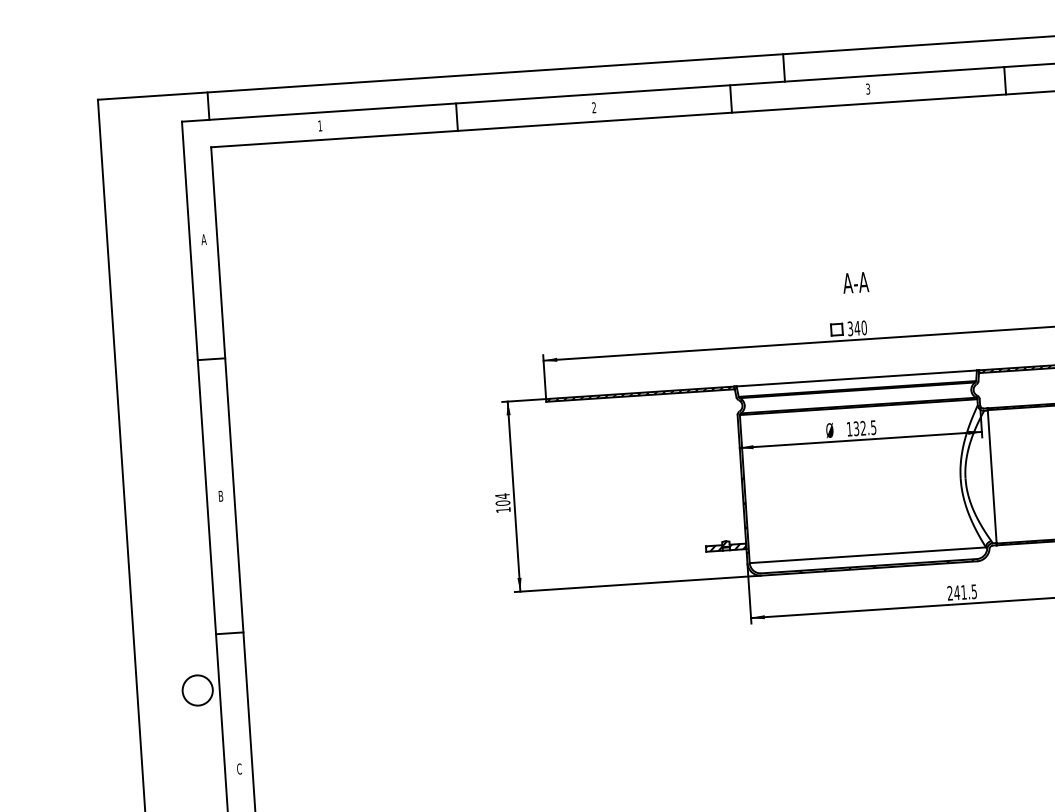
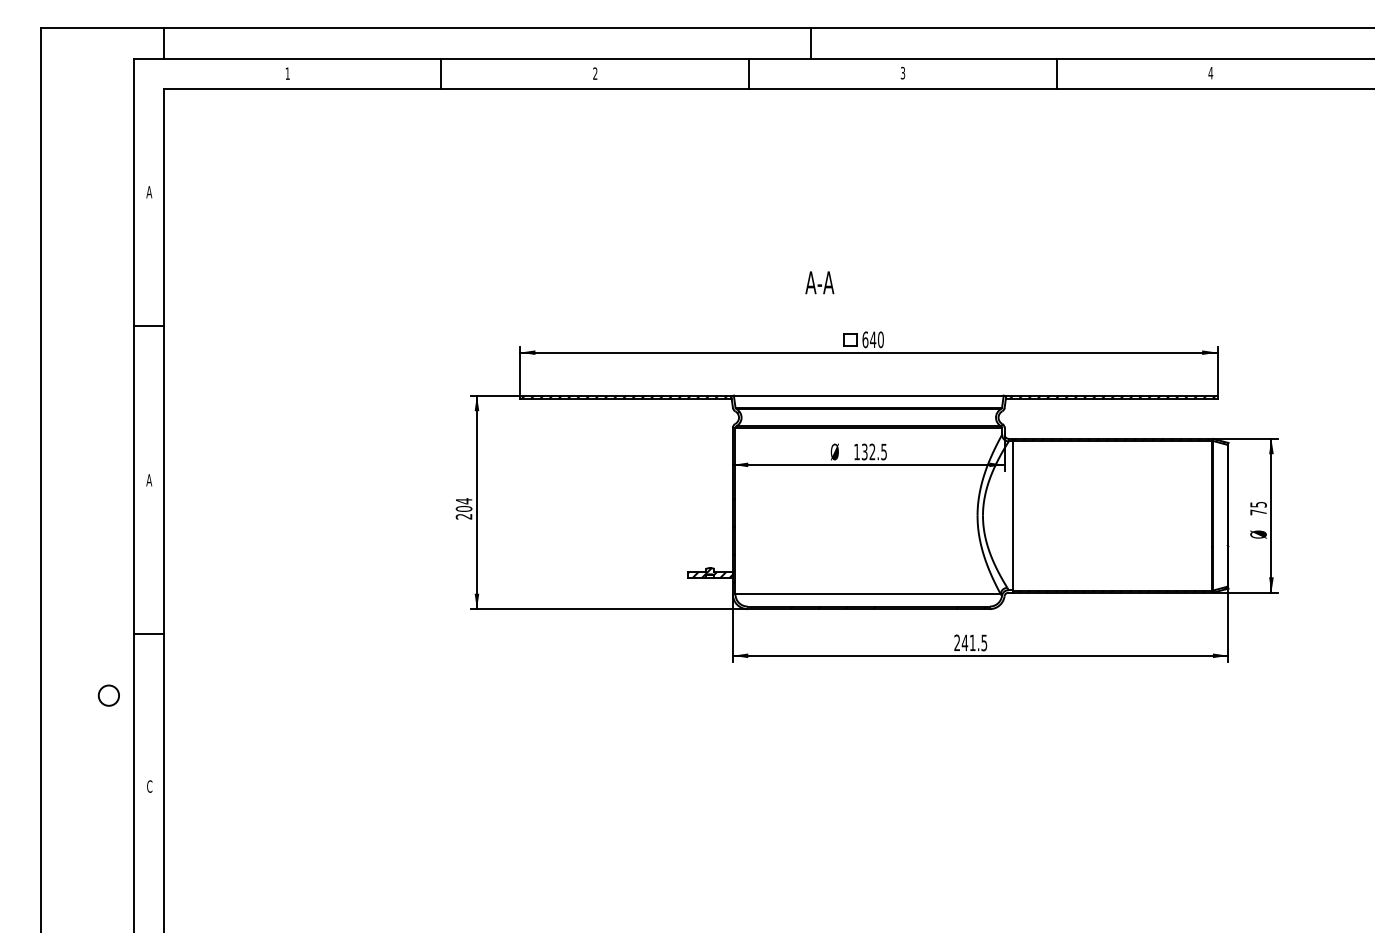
text: (855, 282) -> (819, 282), moved
text: (850, 328) -> (865, 339), 340 -> 640
text: (221, 496) -> (149, 480), B -> A
text: (502, 509) -> (463, 516), 104 -> 204
circle: (197, 690) -> (108, 695), size x0.6

